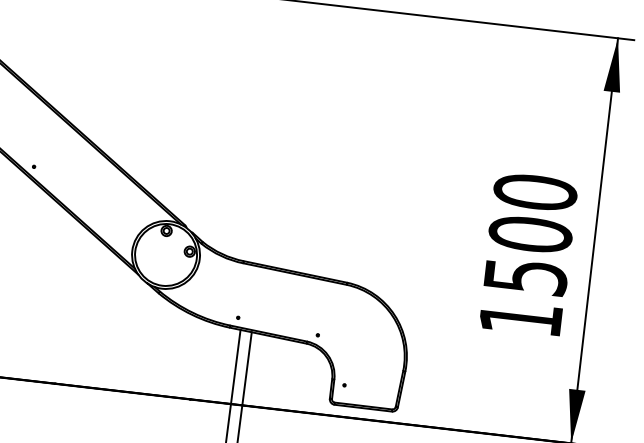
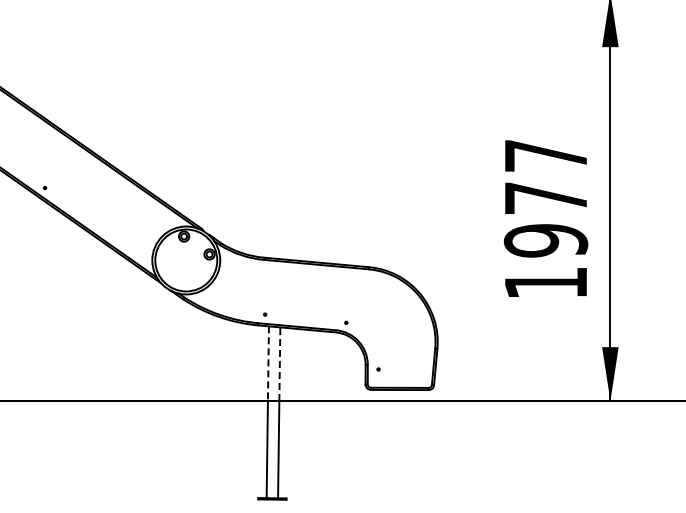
text: (529, 234) -> (545, 198), 1500 -> 1977
line: (235, 367) -> (268, 364), solid -> dashed
line: (246, 369) -> (279, 364), solid -> dashed

